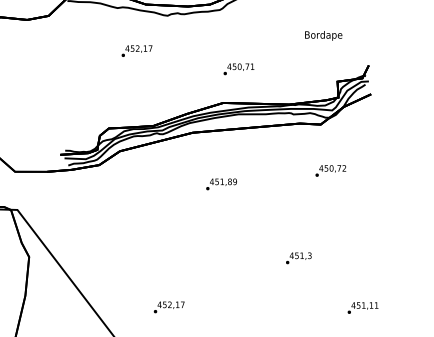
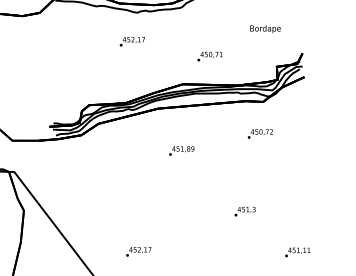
text: (135, 50) -> (131, 41), moved
text: (238, 69) -> (209, 56), moved
text: (329, 170) -> (259, 133), moved

